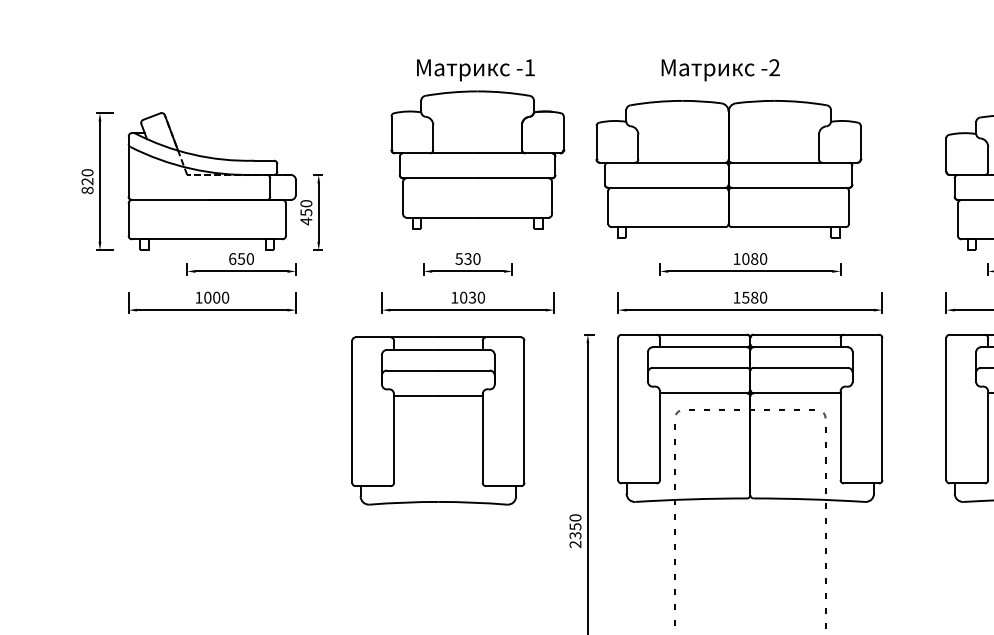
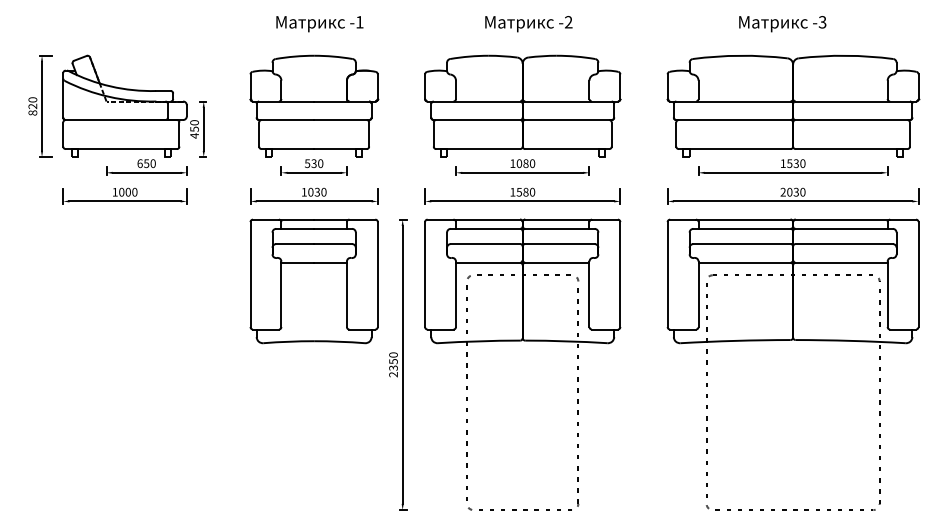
text: (720, 70) -> (528, 24), moved
part: (478, 158) -> (314, 105), moved
part: (728, 168) -> (522, 105), moved
part: (437, 421) -> (313, 281), moved

